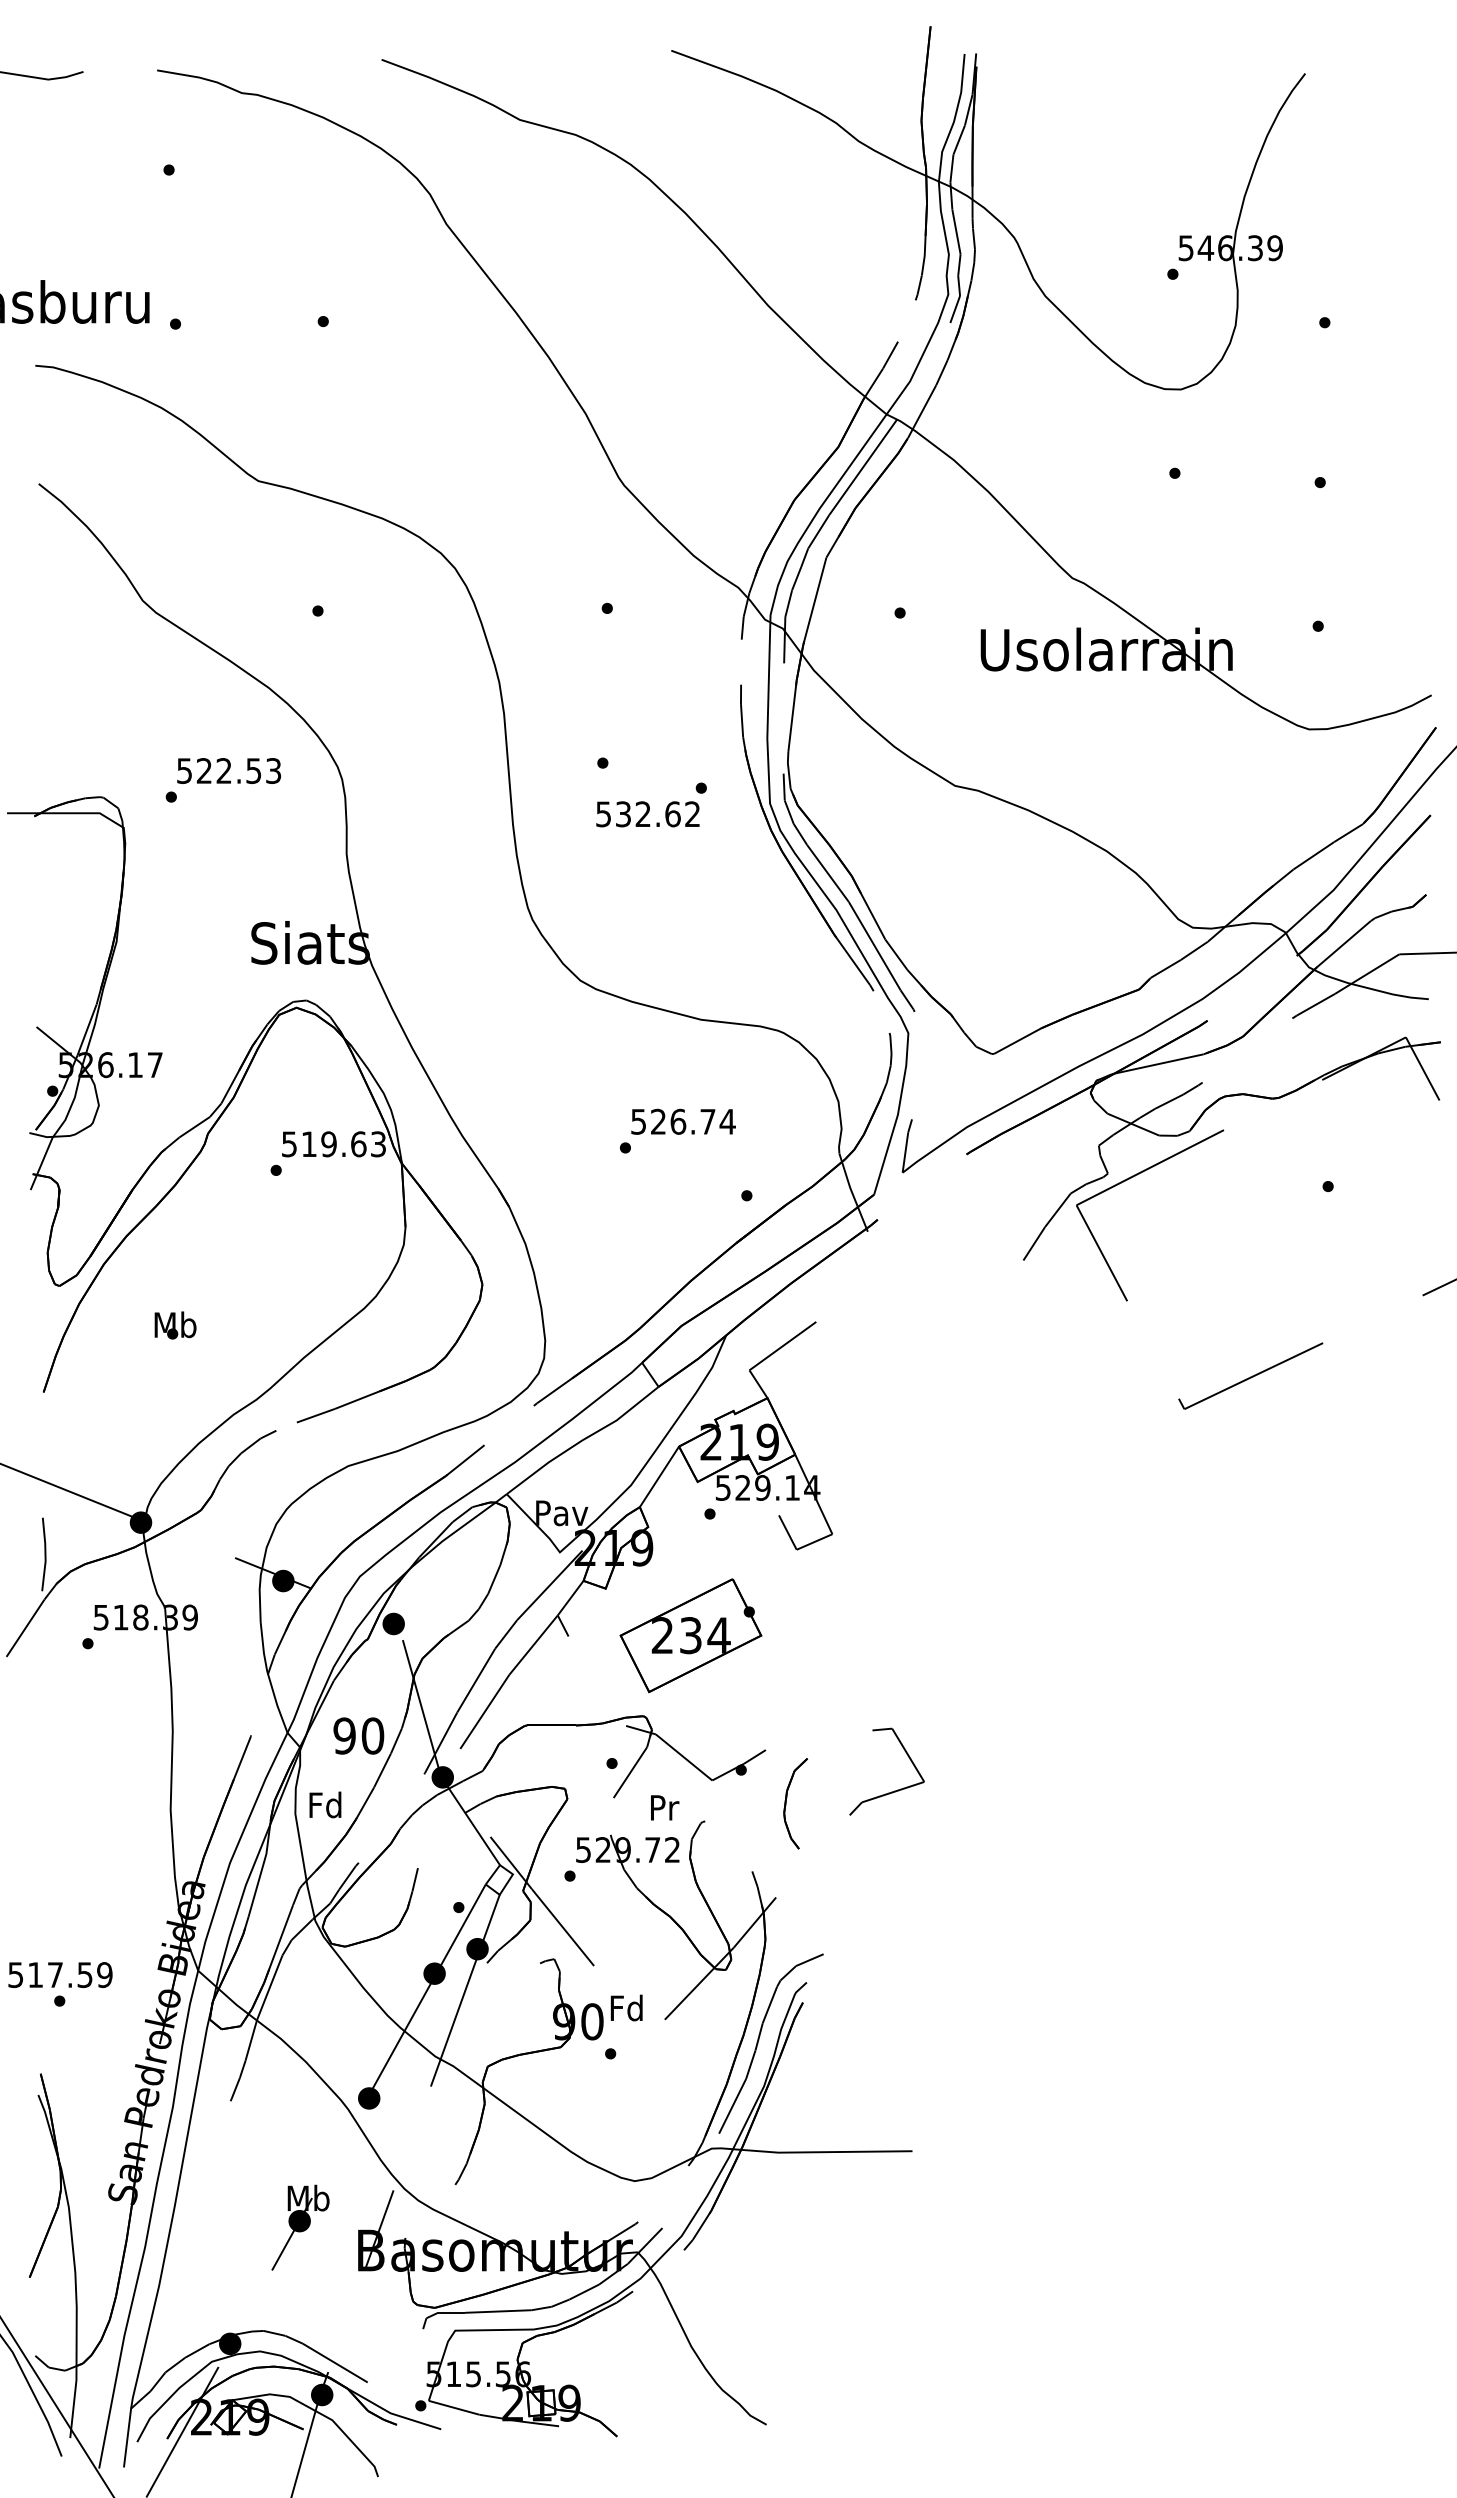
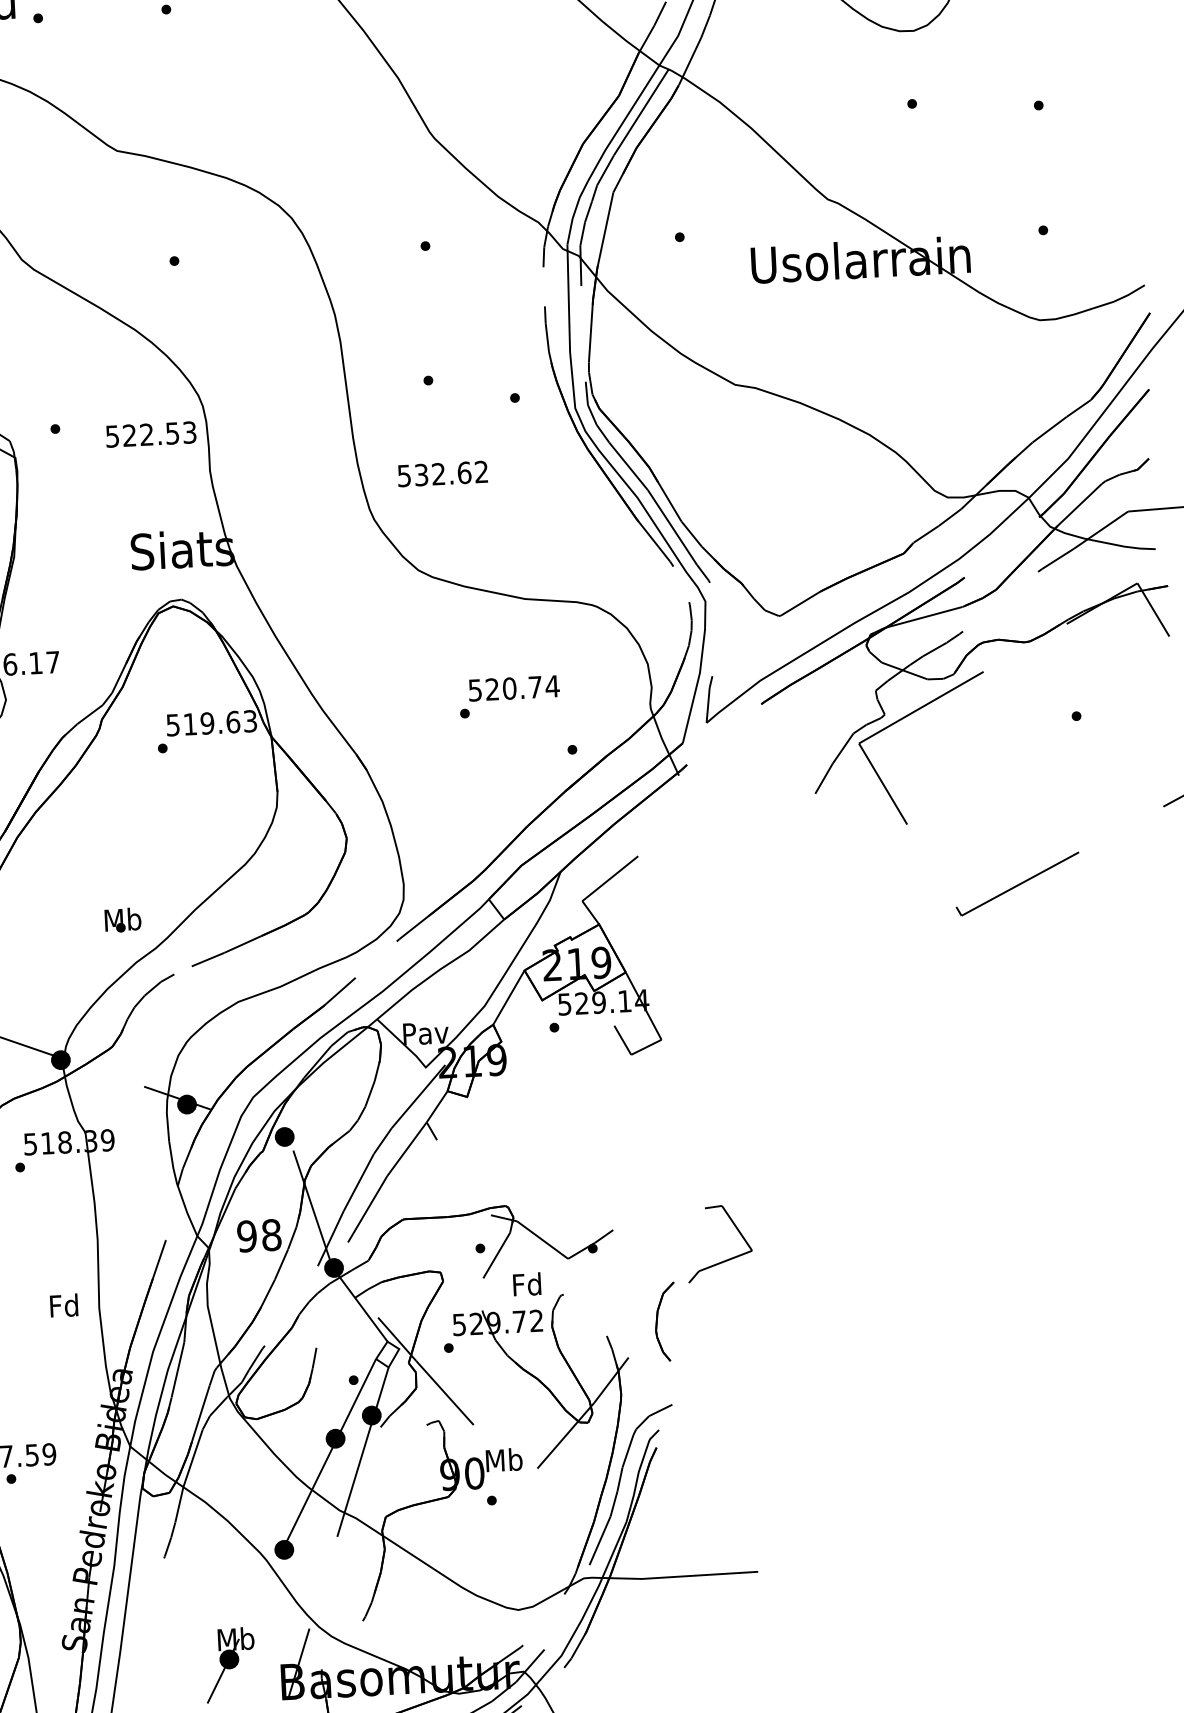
text: (229, 770) -> (151, 434), moved
text: (647, 814) -> (442, 474), moved
text: (678, 1121) -> (509, 688), 526.74 -> 520.74
text: (175, 1325) -> (122, 920), moved
part: (690, 1635) -> (542, 1133), removed
text: (372, 1735) -> (271, 1234), 90 -> 98
part: (786, 1803) -> (657, 1322), moved
text: (325, 1804) -> (64, 1305), moved
text: (663, 1807) -> (526, 1284), Pr -> Fd
text: (627, 2007) -> (504, 1459), Fd -> Mb

